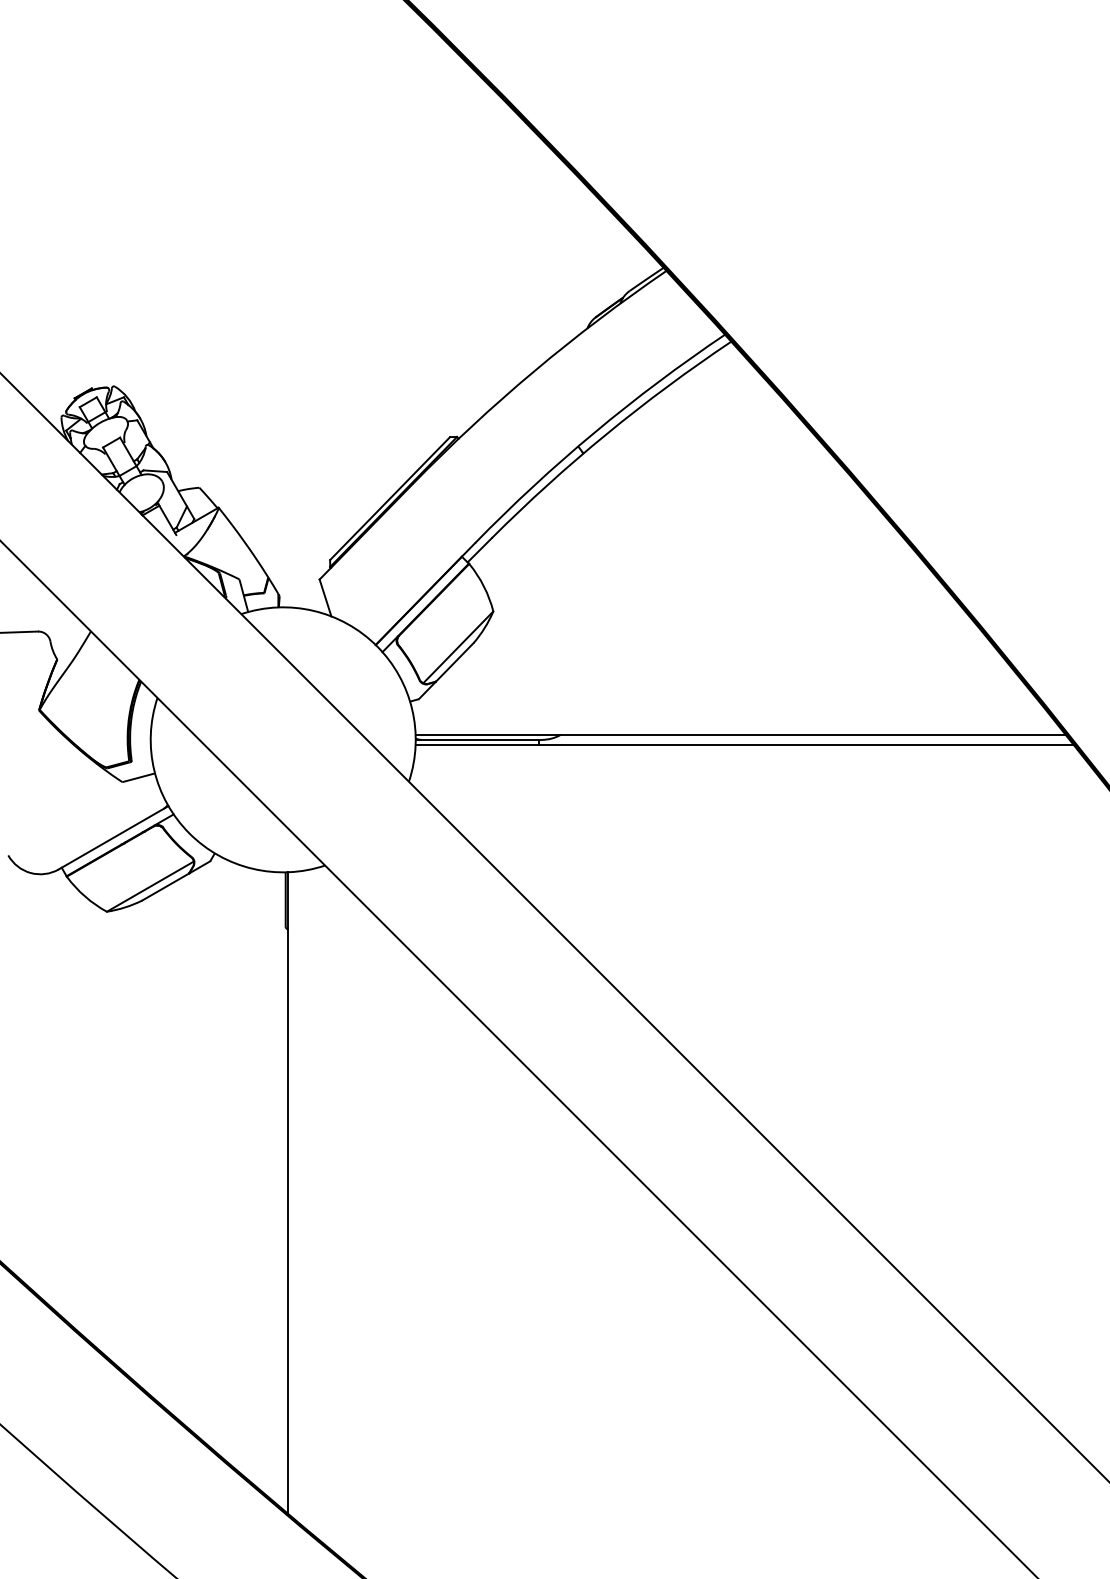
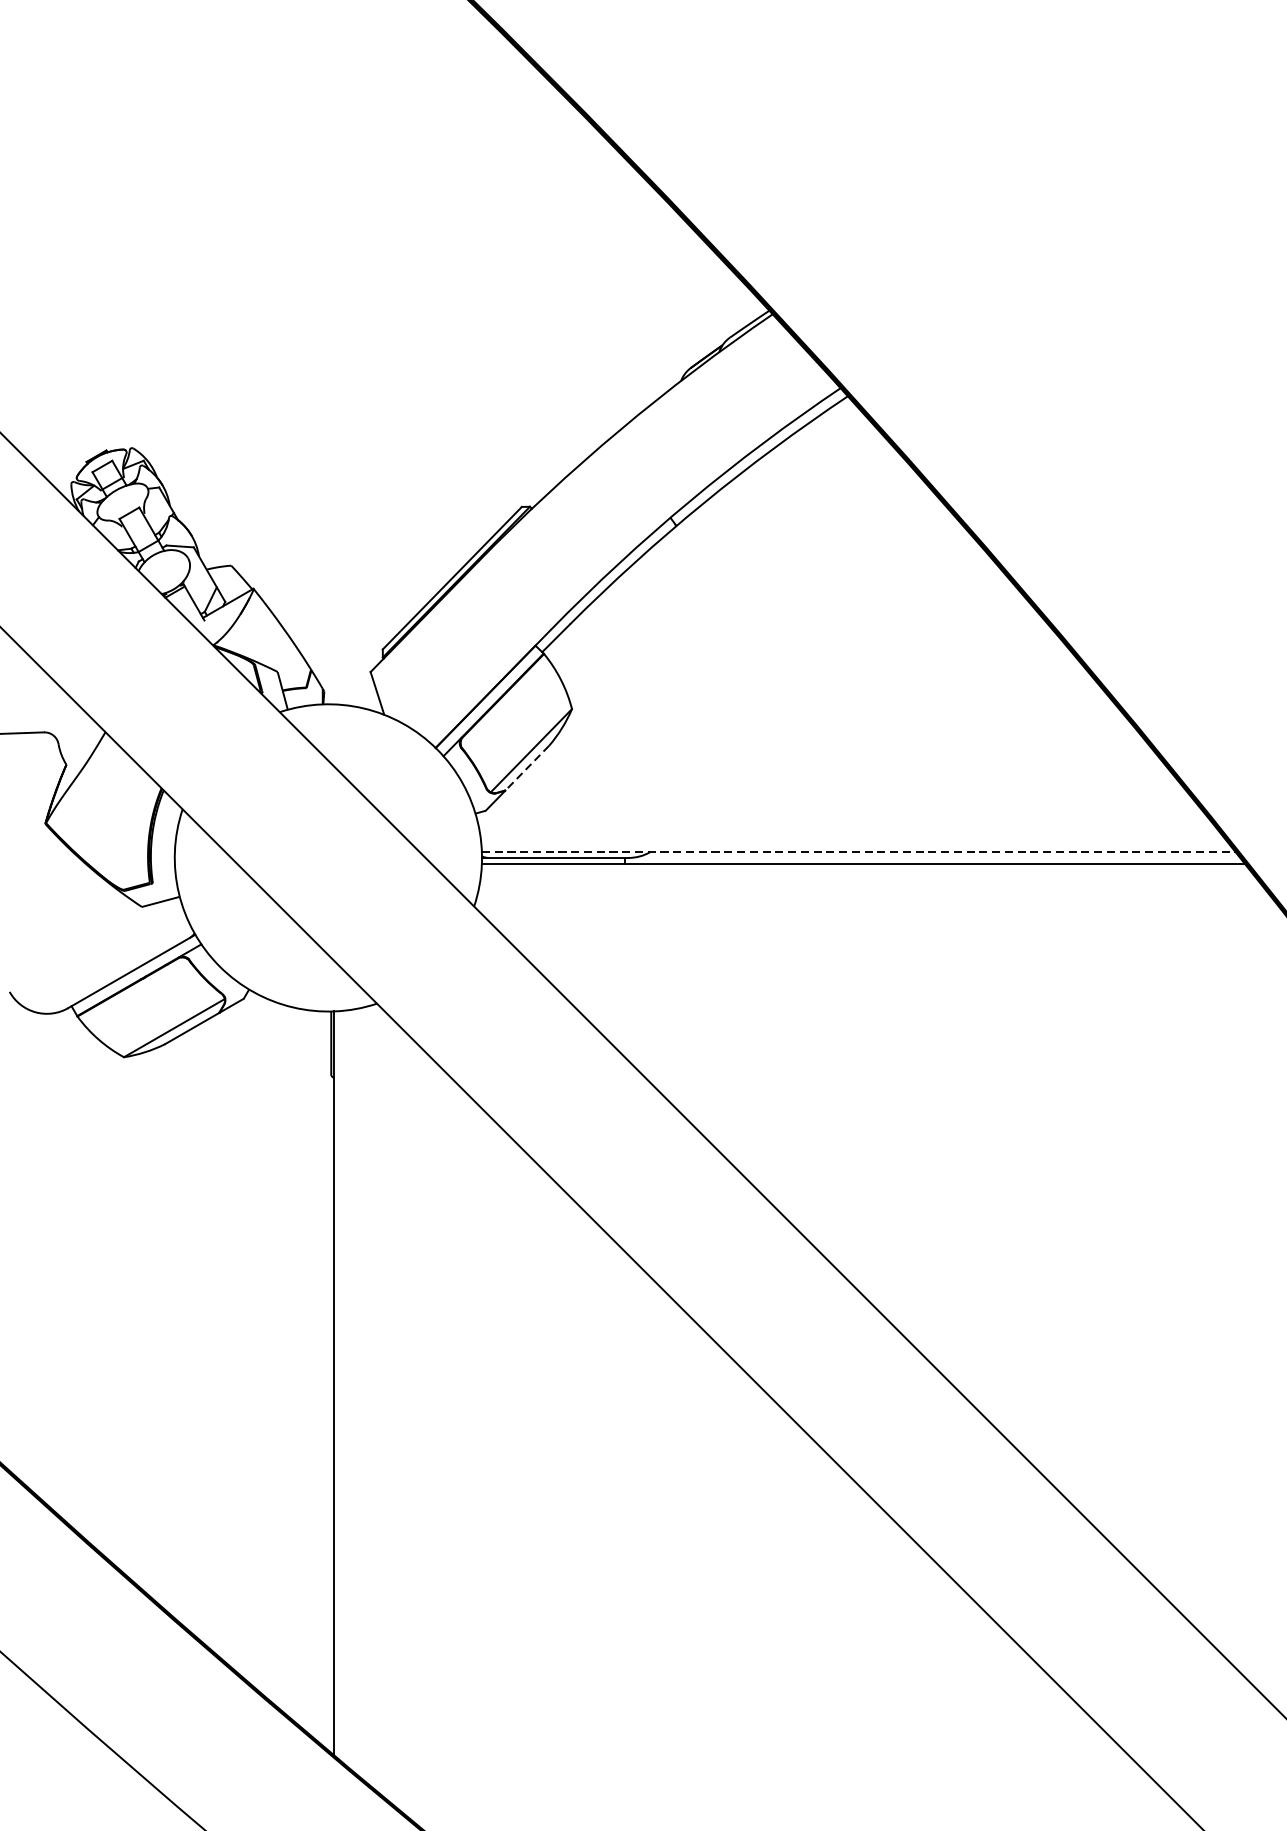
line: (454, 662) -> (526, 768), solid -> dashed
line: (741, 734) -> (859, 851), solid -> dashed

